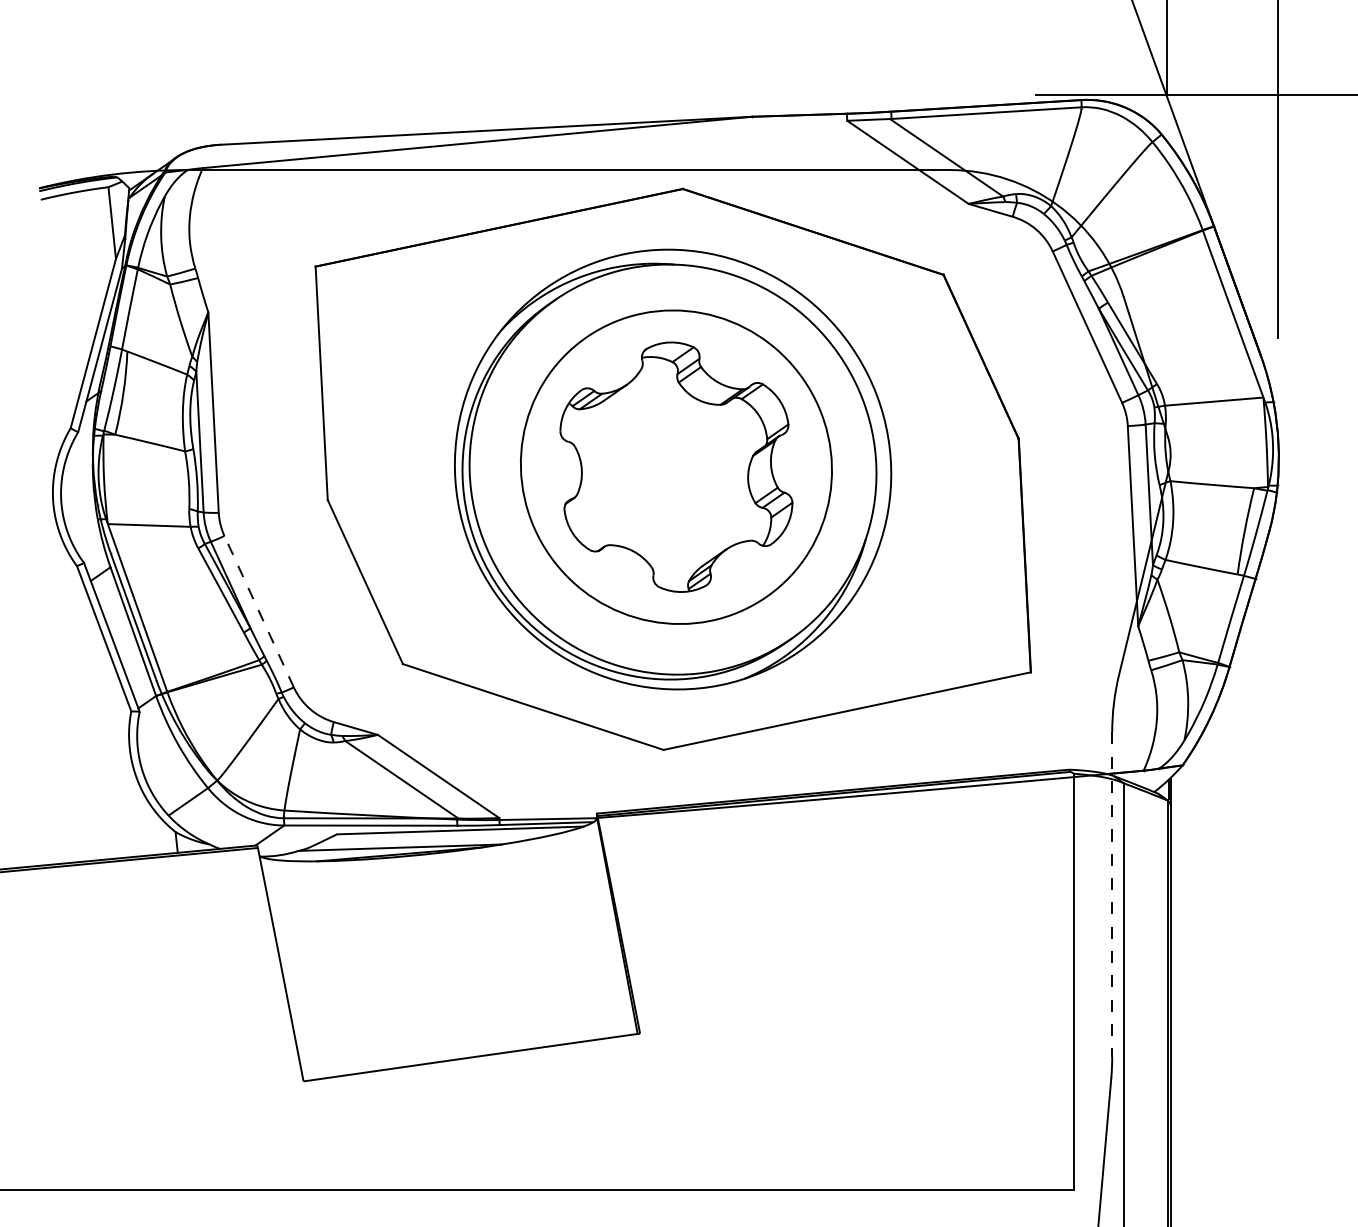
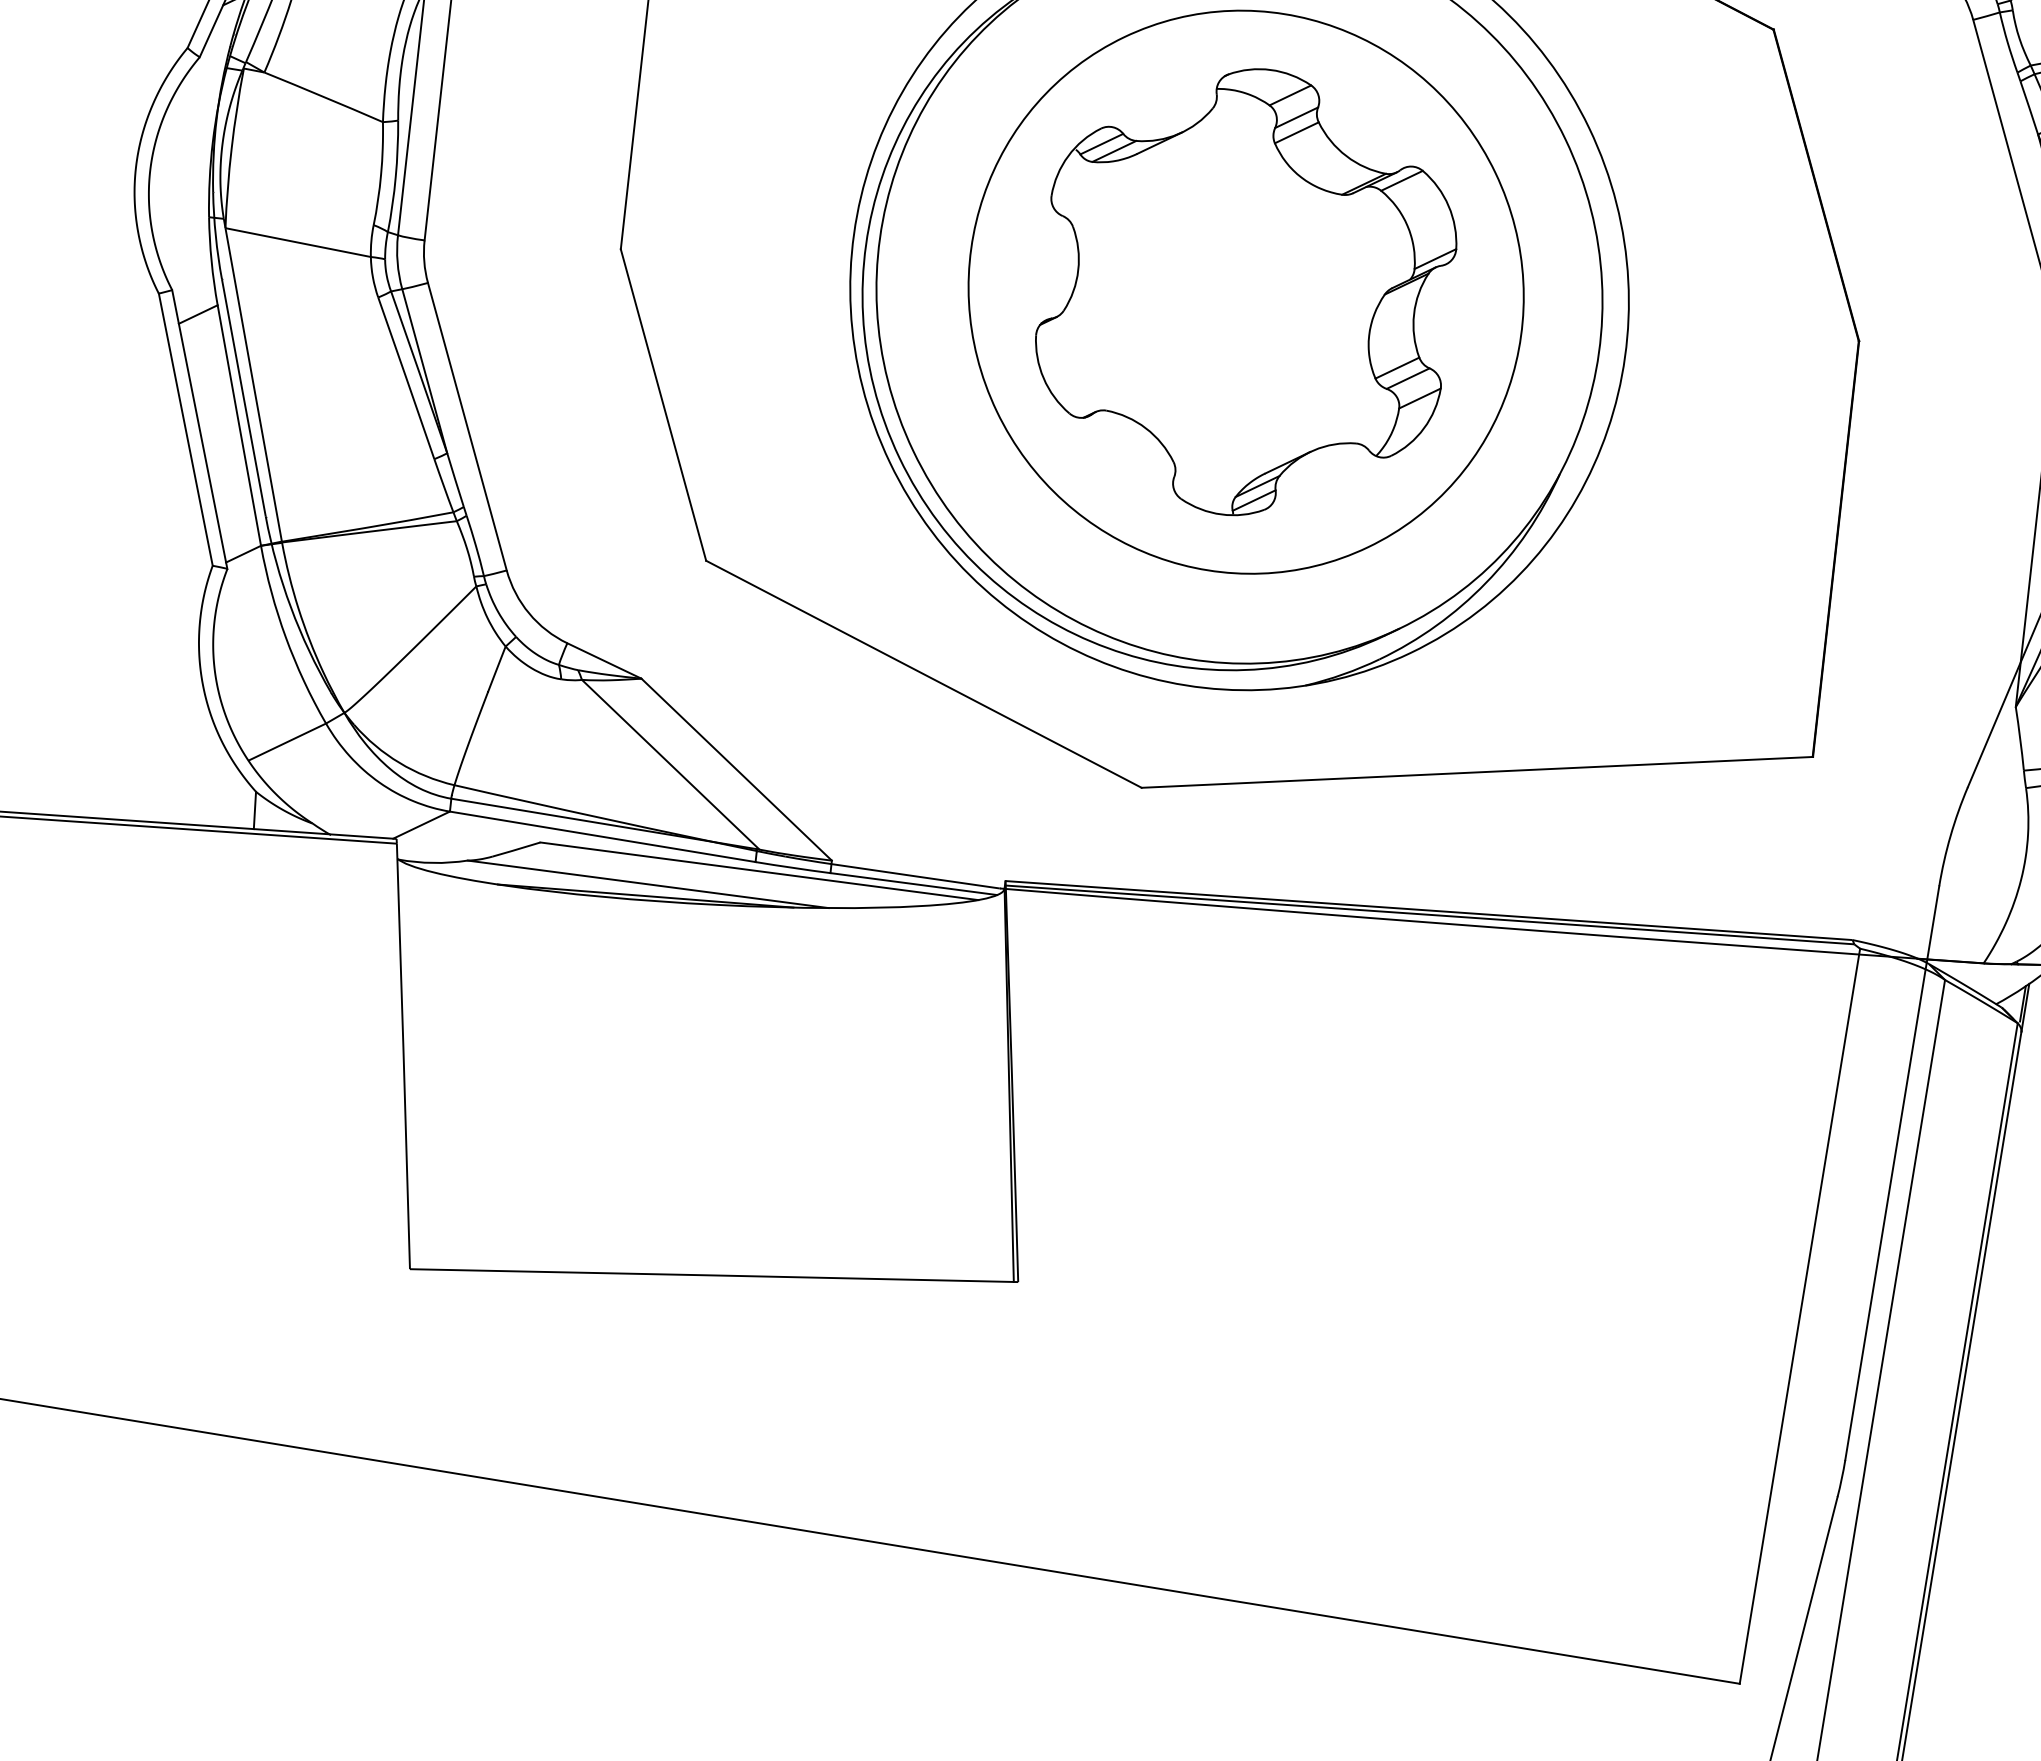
line: (258, 611) -> (466, 426), dashed -> solid
line: (1112, 895) -> (1892, 1174), dashed -> solid

